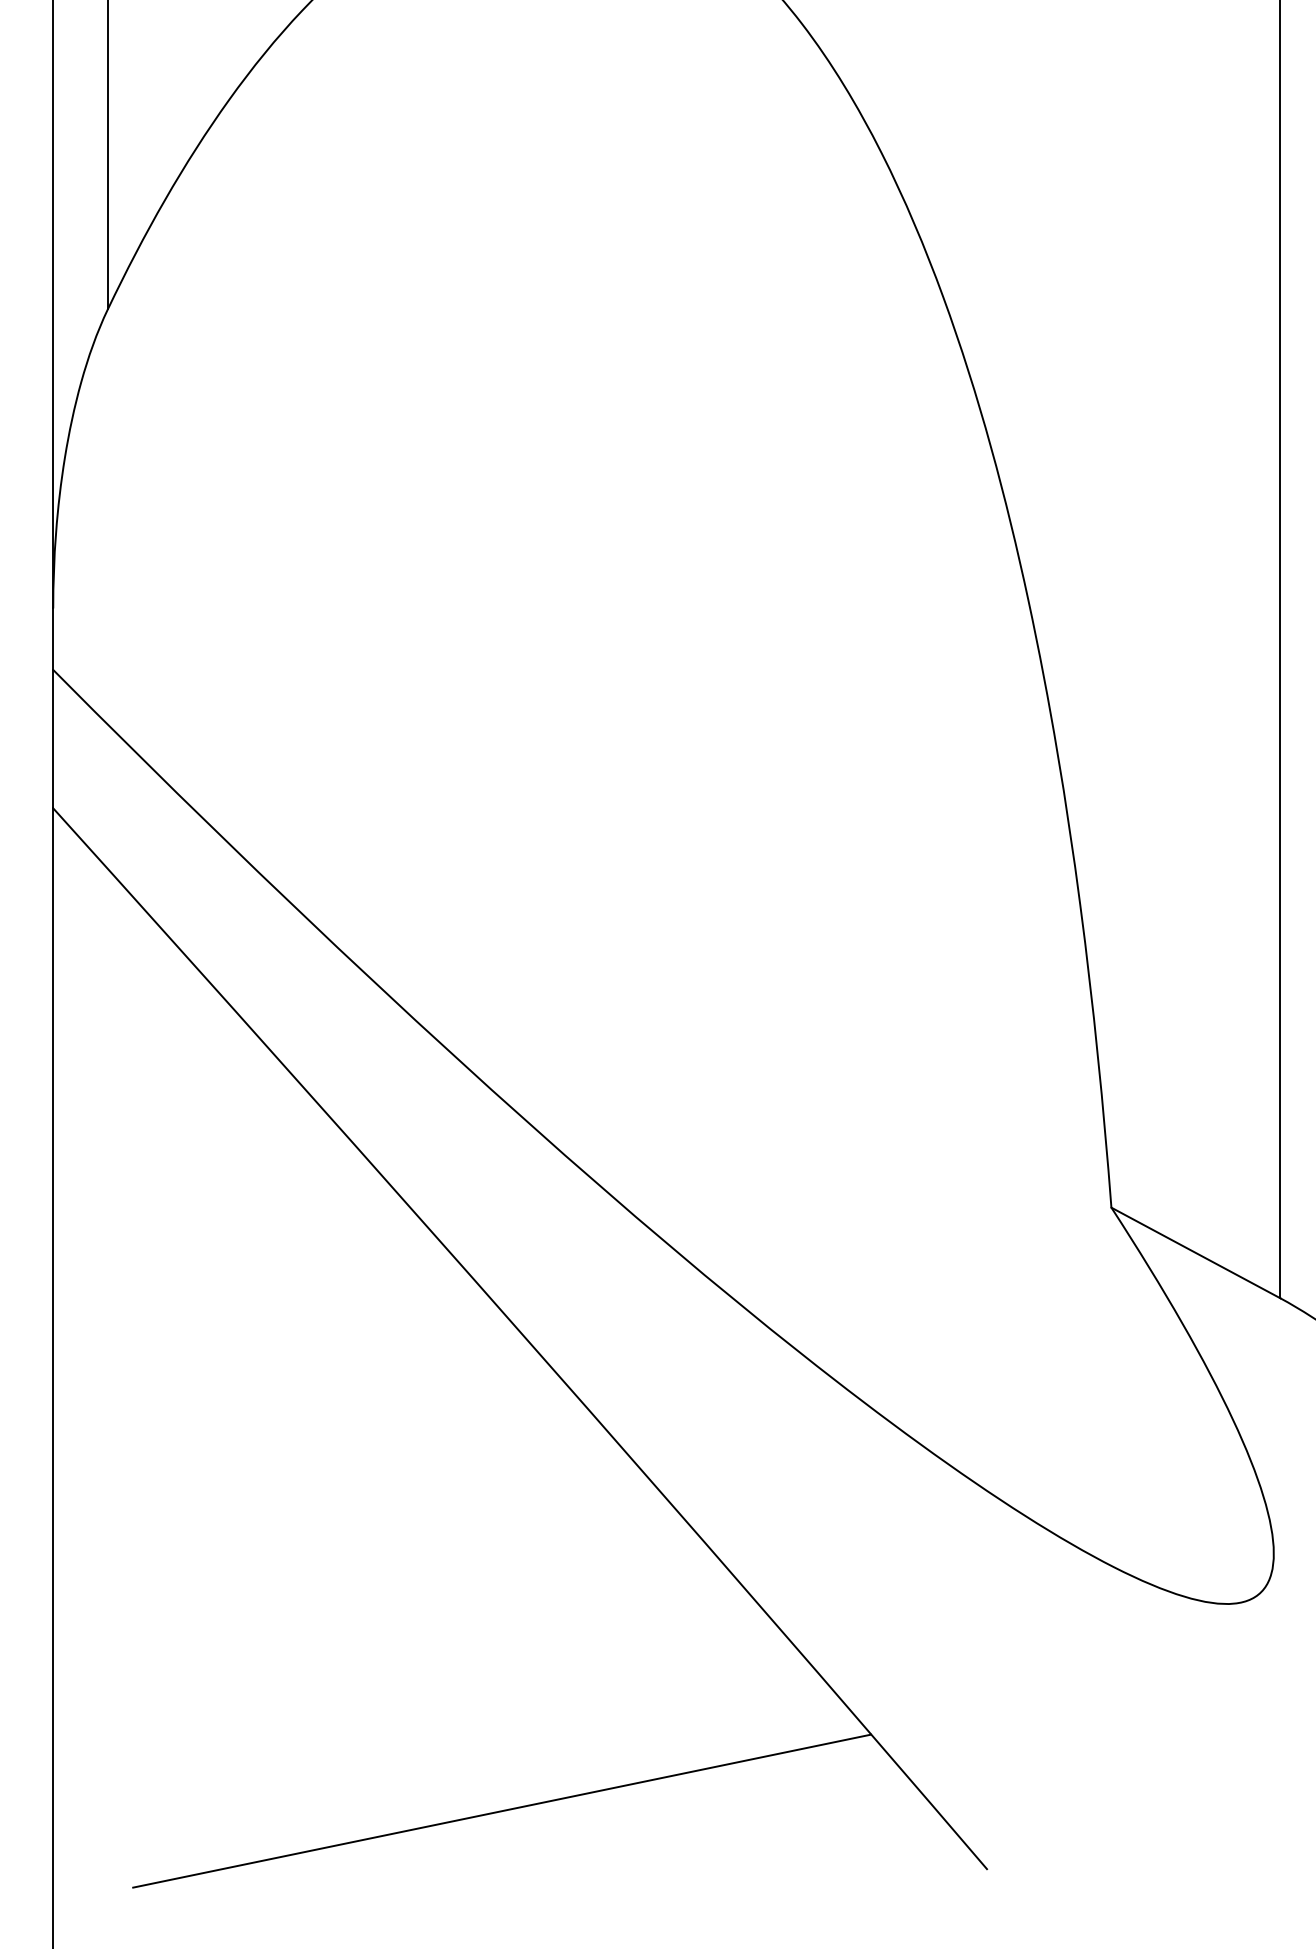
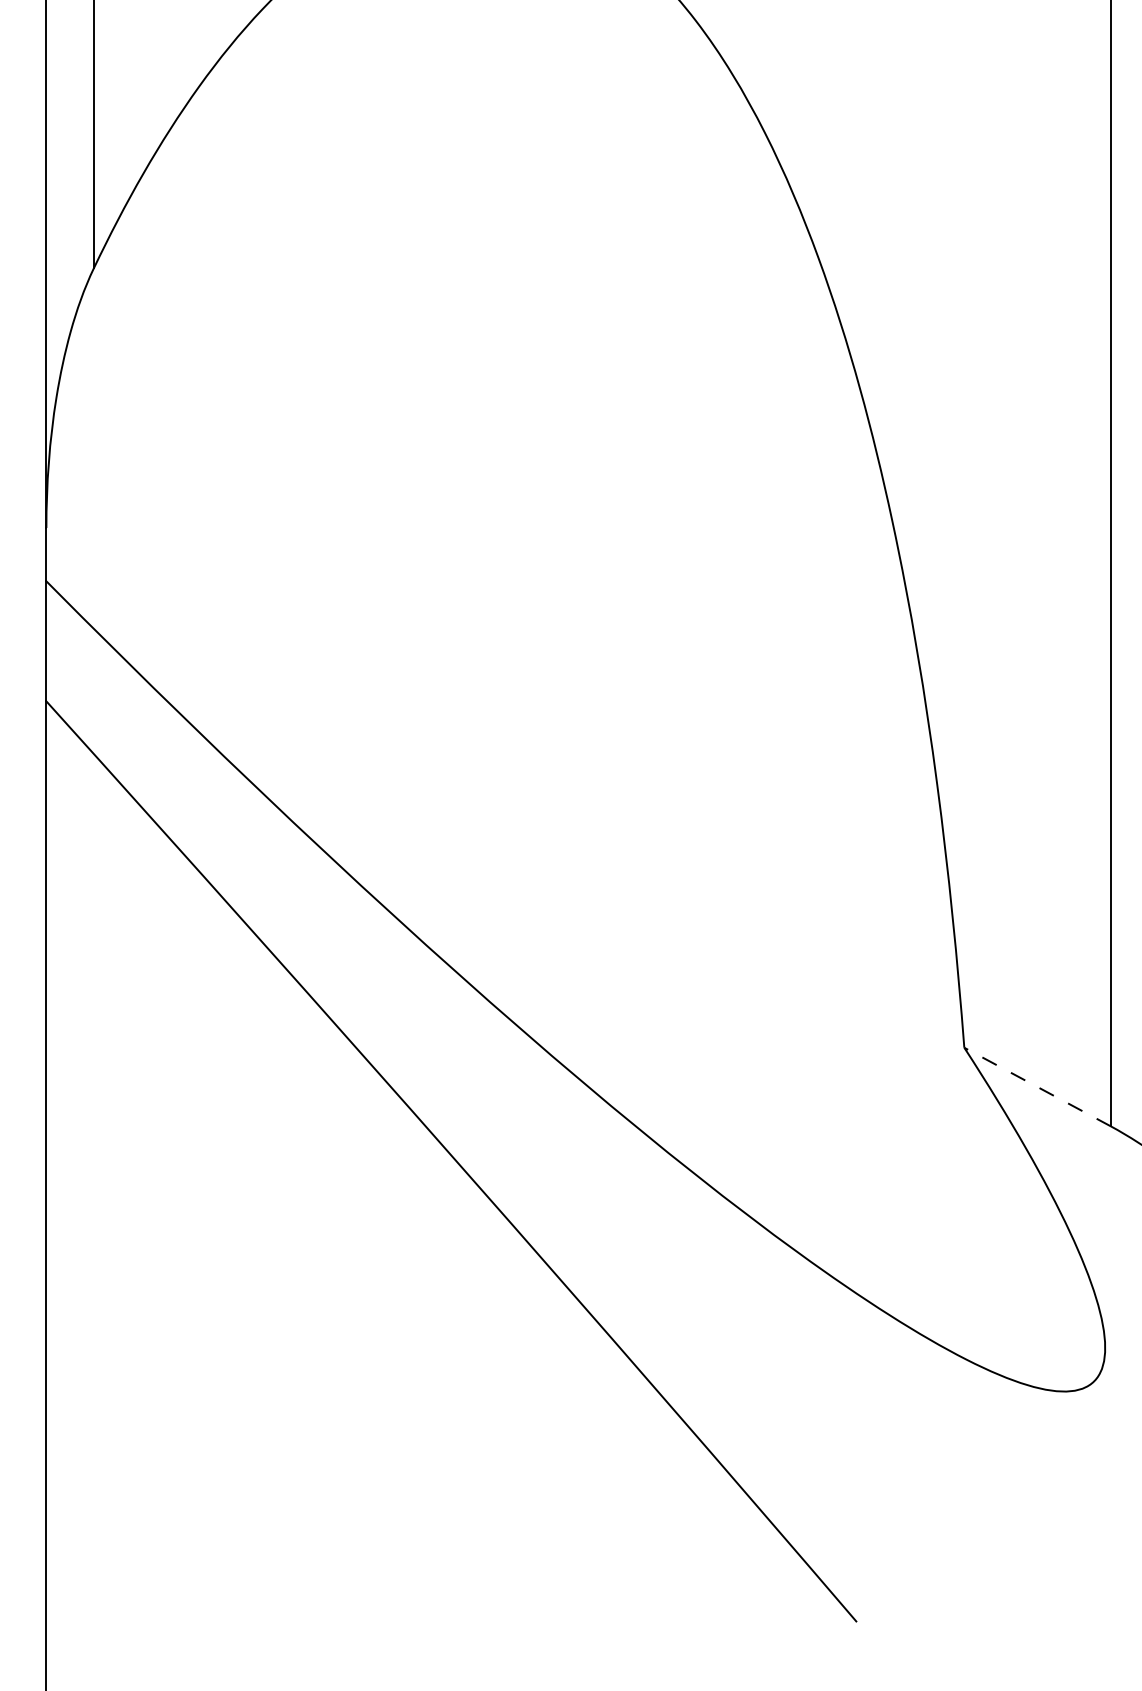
line: (1195, 1252) -> (1037, 1086), solid -> dashed
line: (501, 1810) -> (435, 1570), removed

